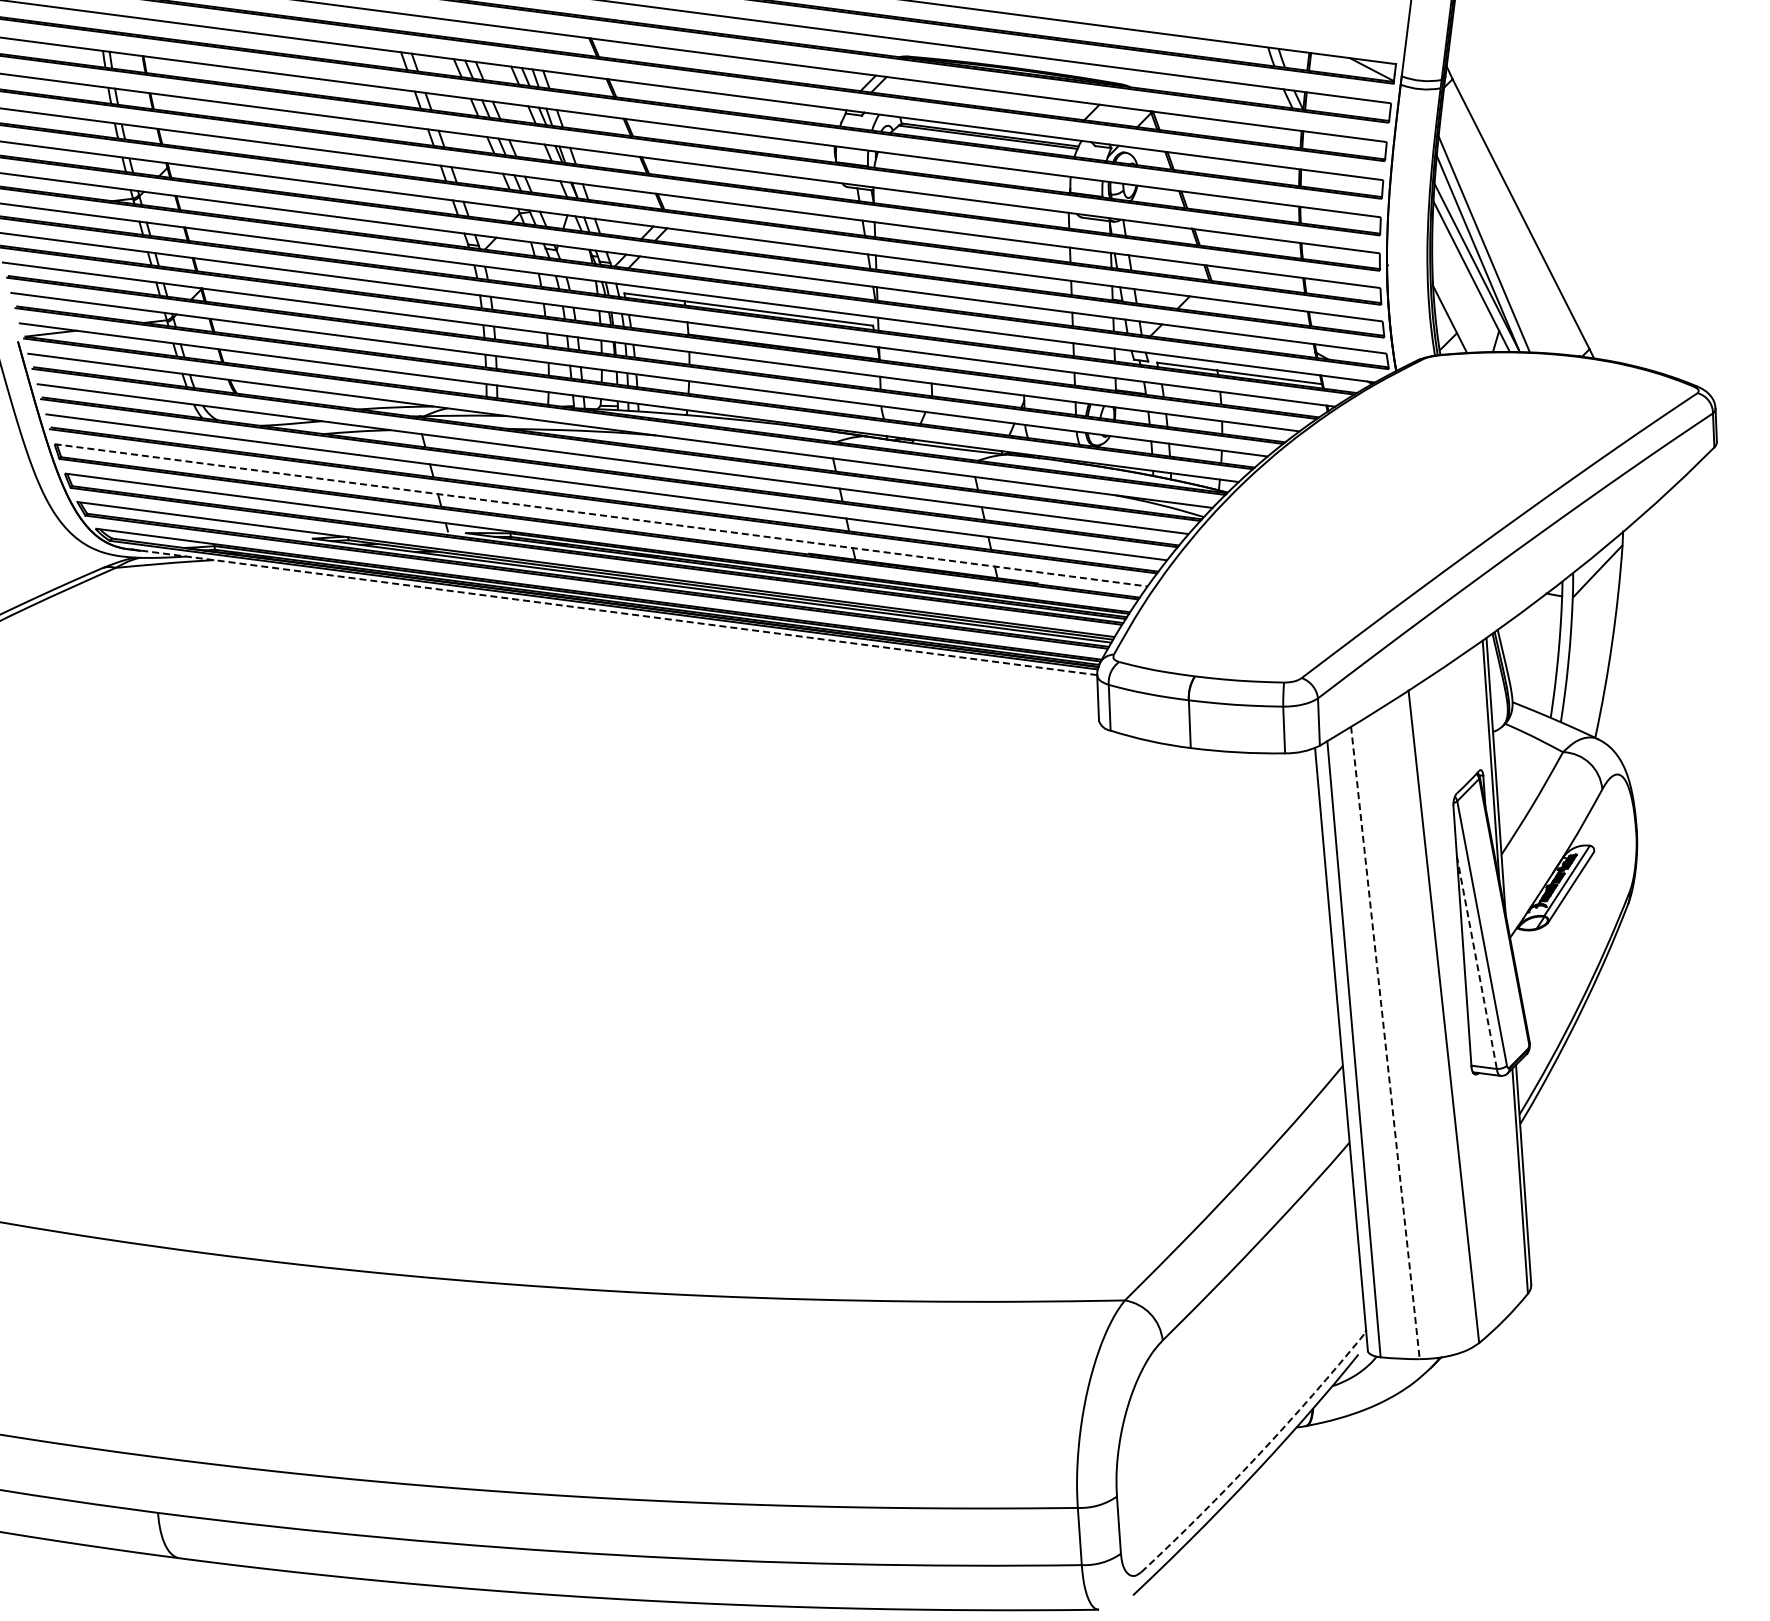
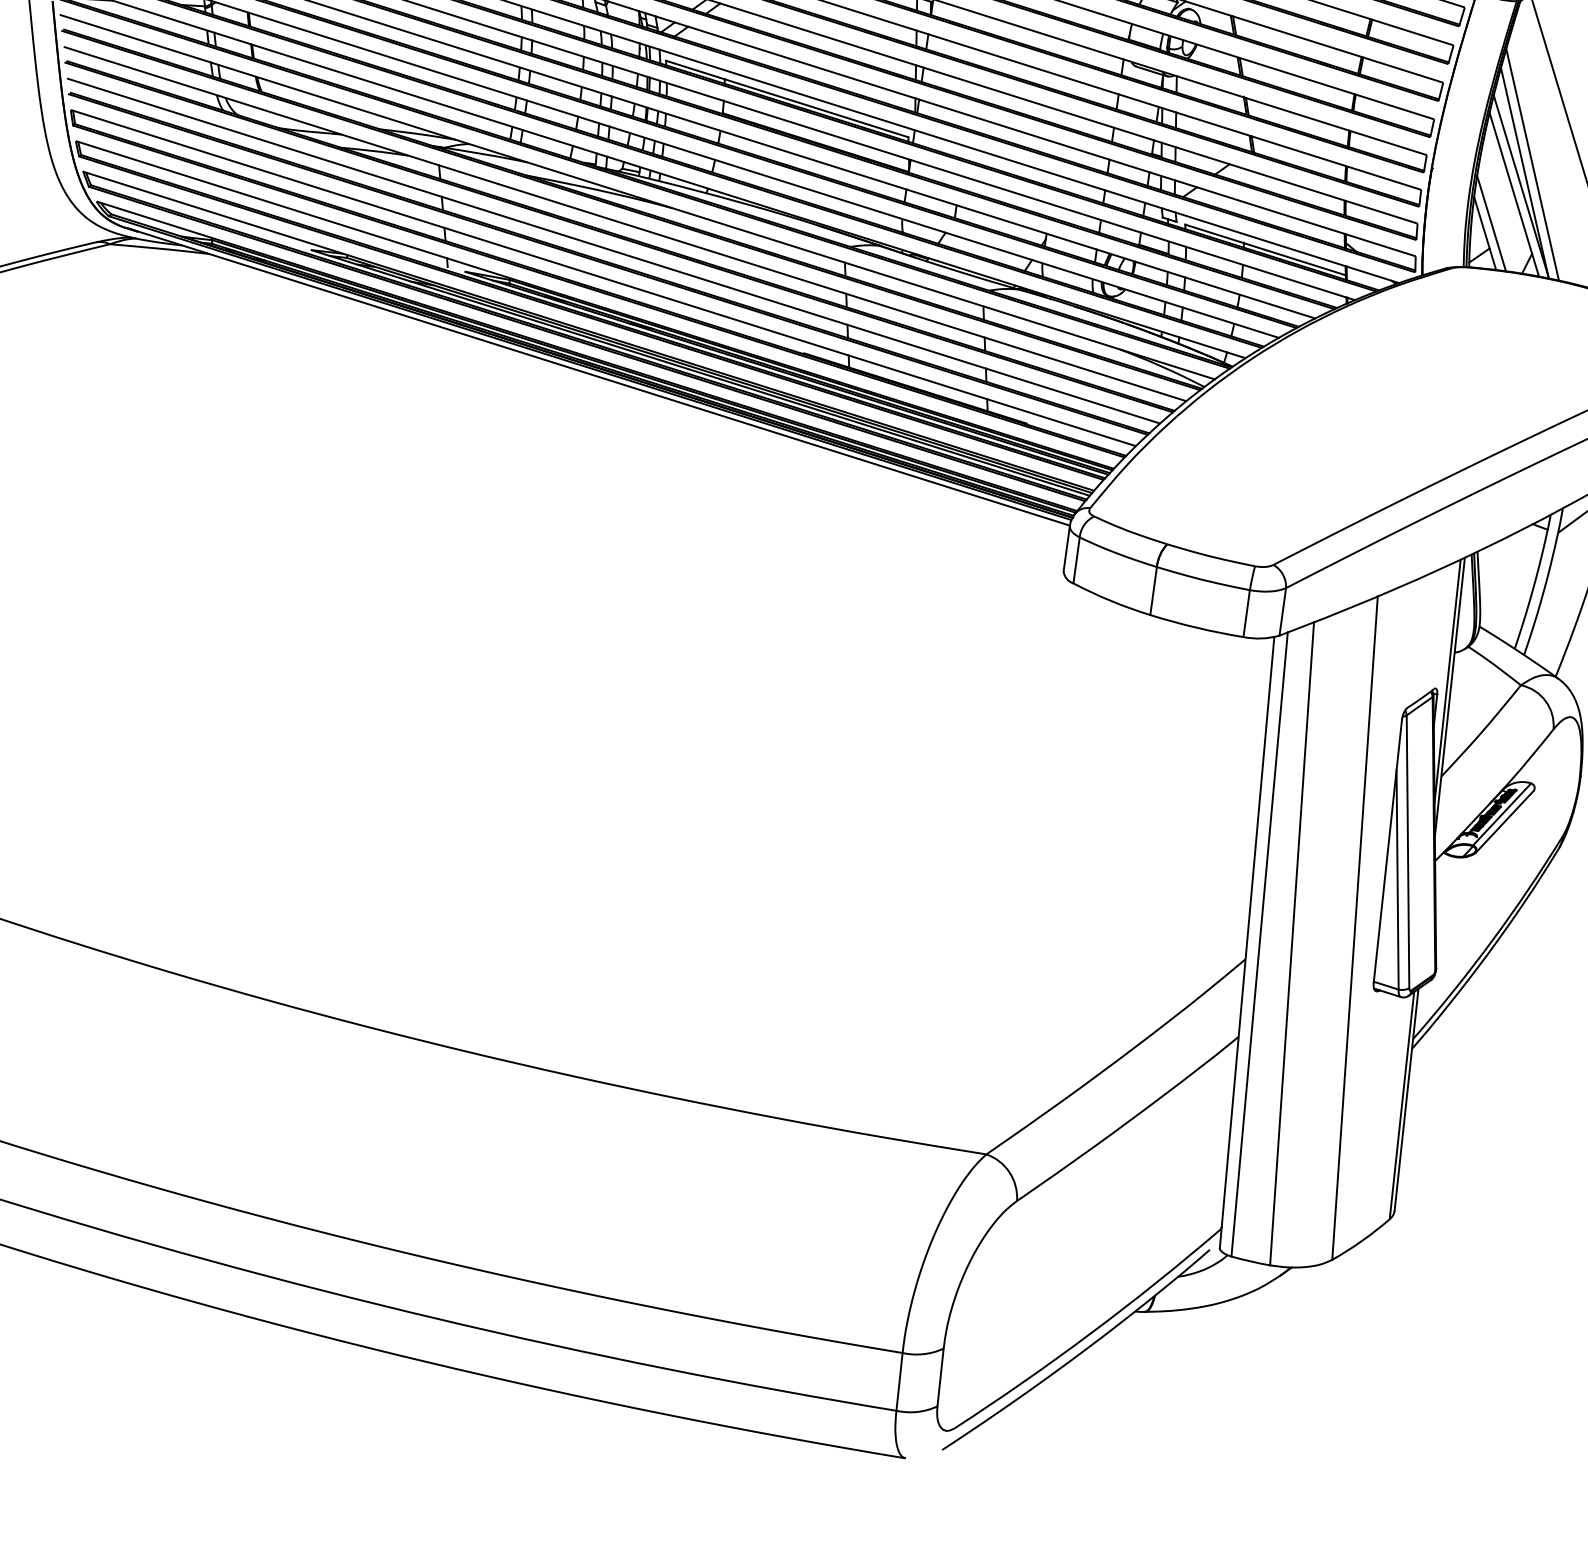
line: (1454, 308) -> (1491, 223), added
line: (601, 515) -> (603, 278), dashed -> solid
line: (614, 612) -> (599, 377), dashed -> solid
line: (1476, 963) -> (1397, 880), dashed -> solid
line: (1385, 1043) -> (1292, 944), dashed -> solid
arc: (1257, 1456) -> (1090, 1333), dashed -> solid

